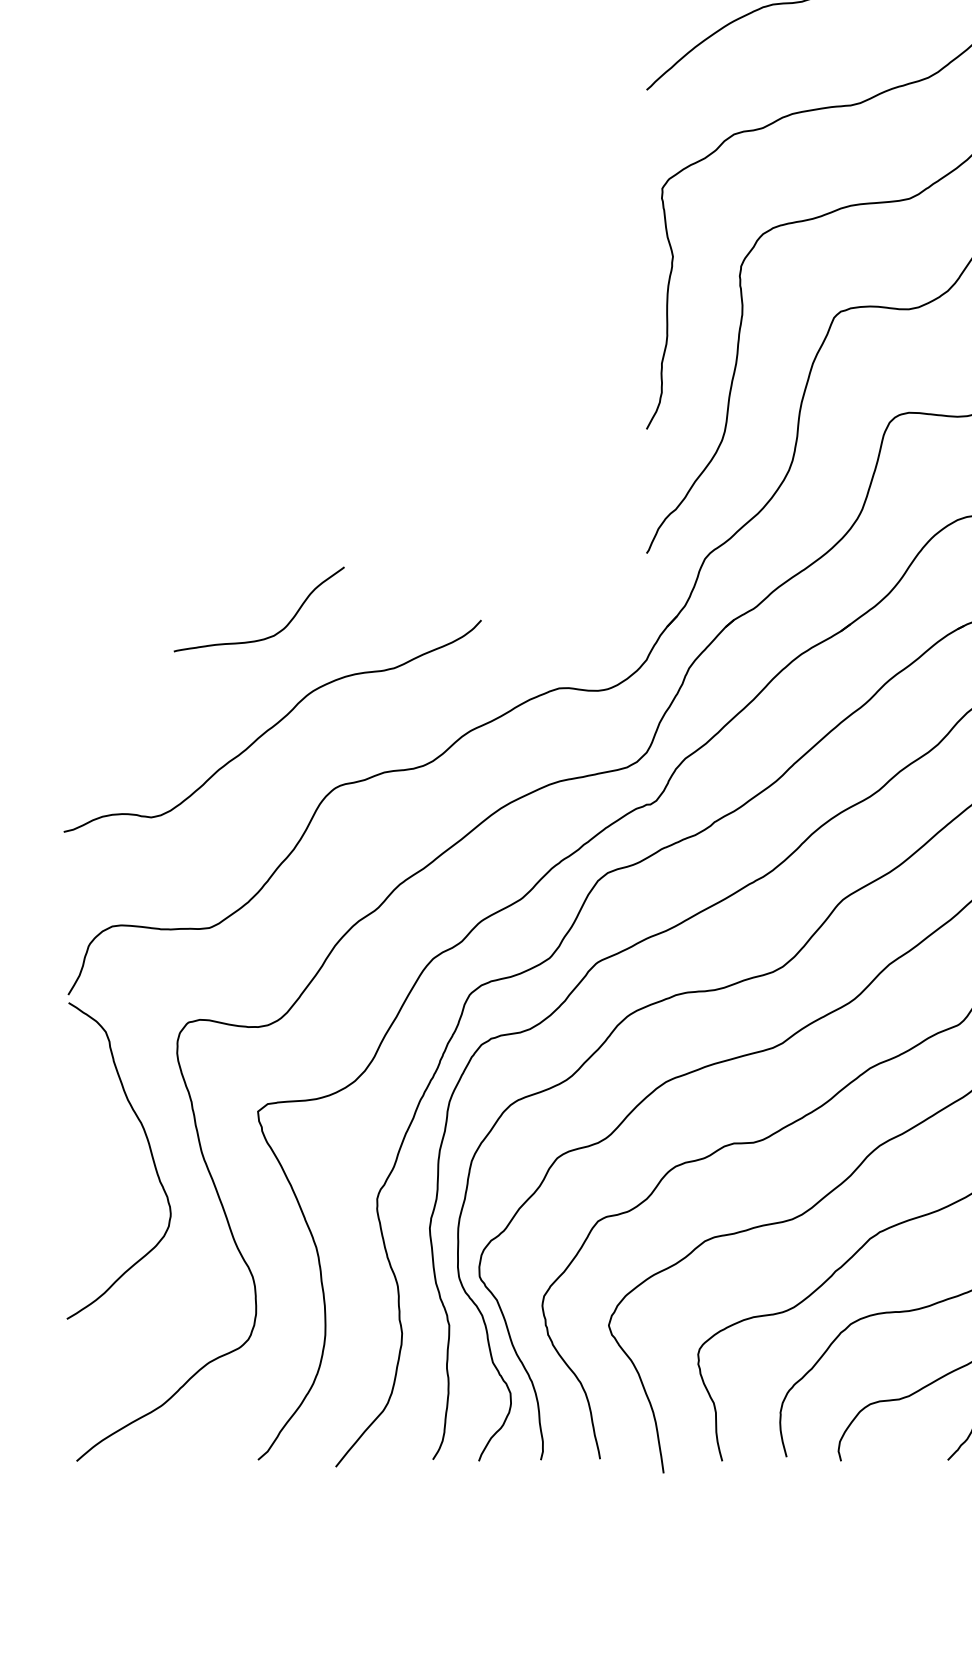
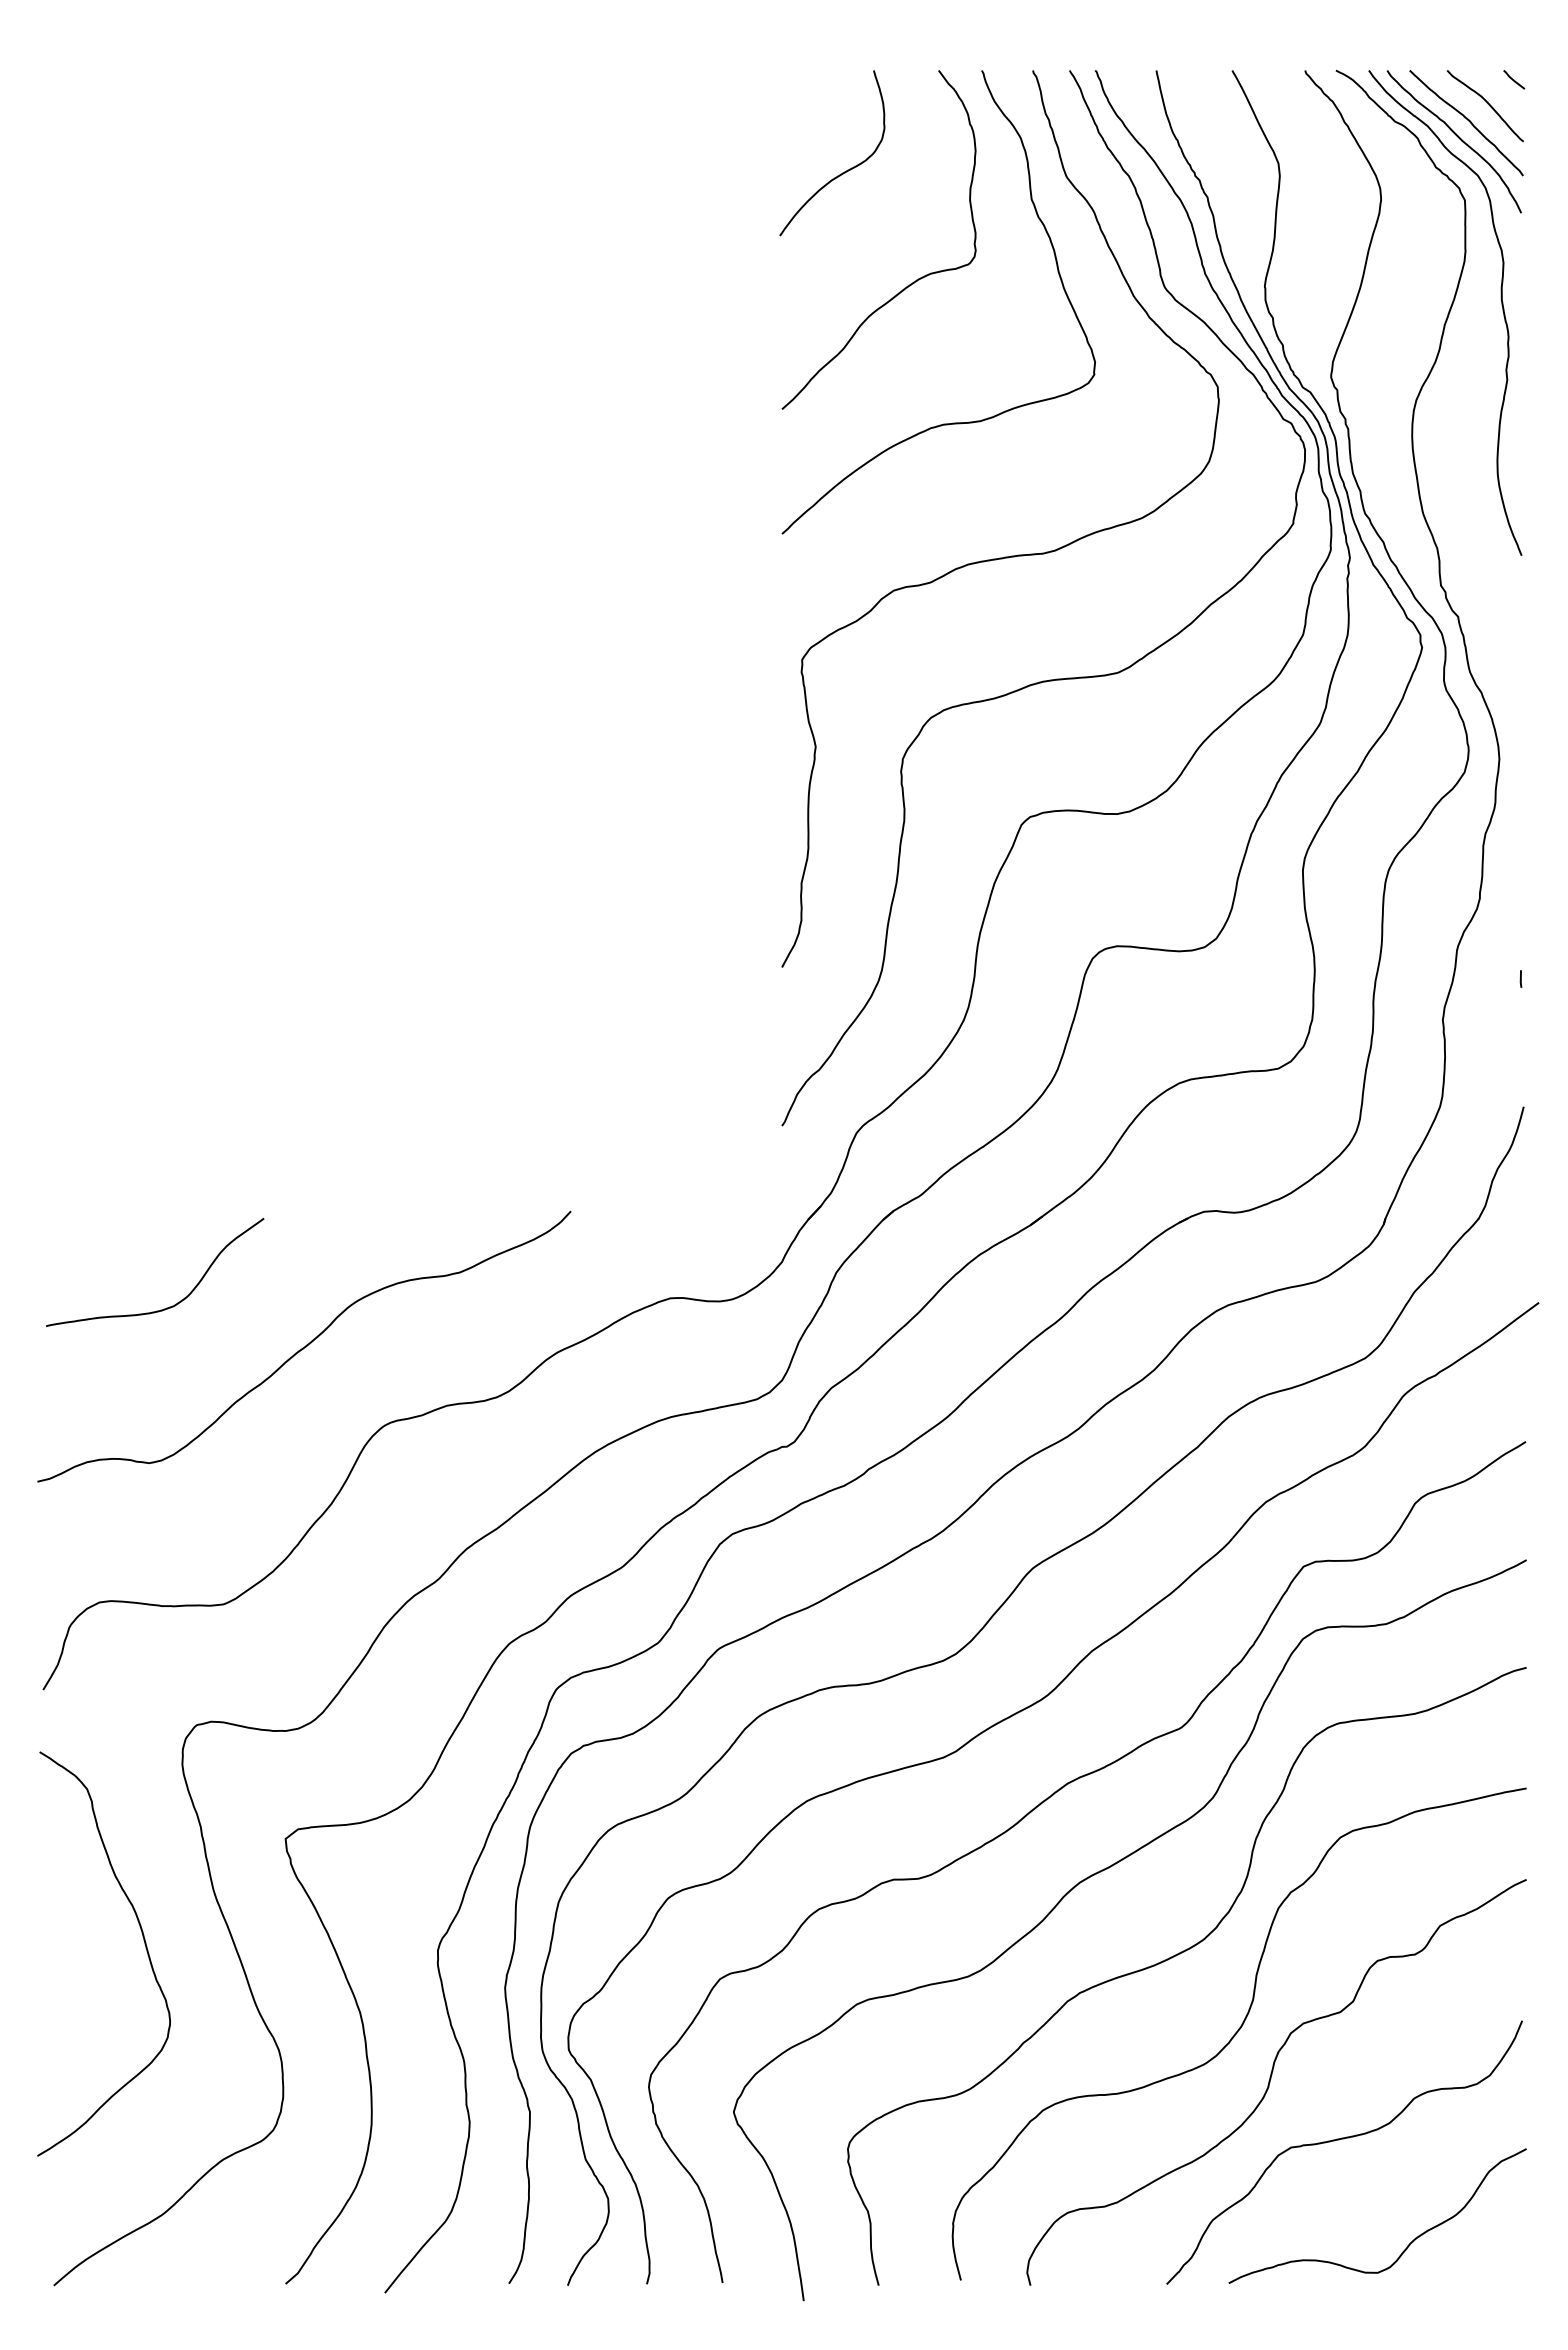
curve: (268, 636) -> (166, 1307), moved
curve: (150, 1153) -> (144, 1944), moved

